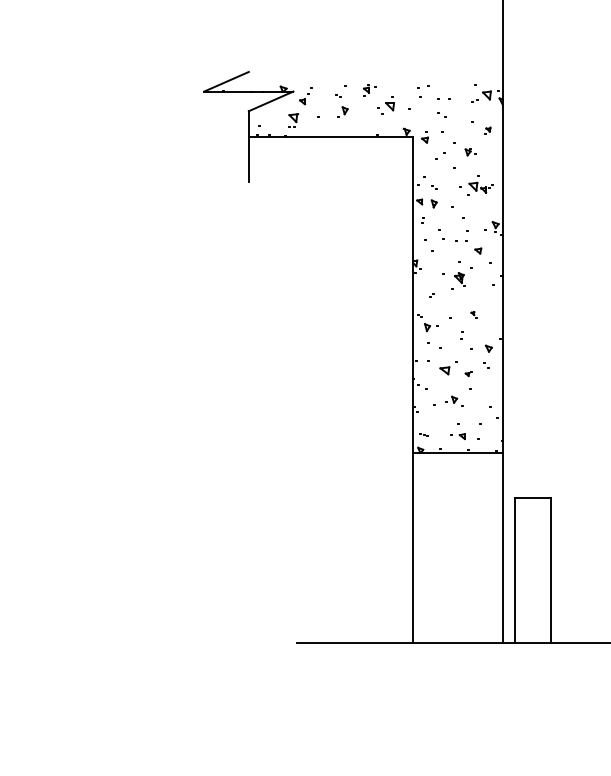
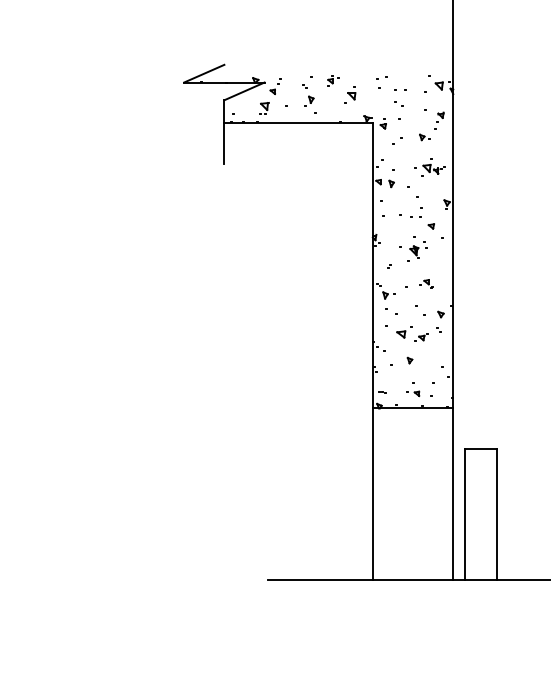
part: (487, 133) -> (439, 120), size x1.43
part: (472, 314) -> (426, 283), size x1.67
part: (467, 374) -> (421, 337), size x1.67

